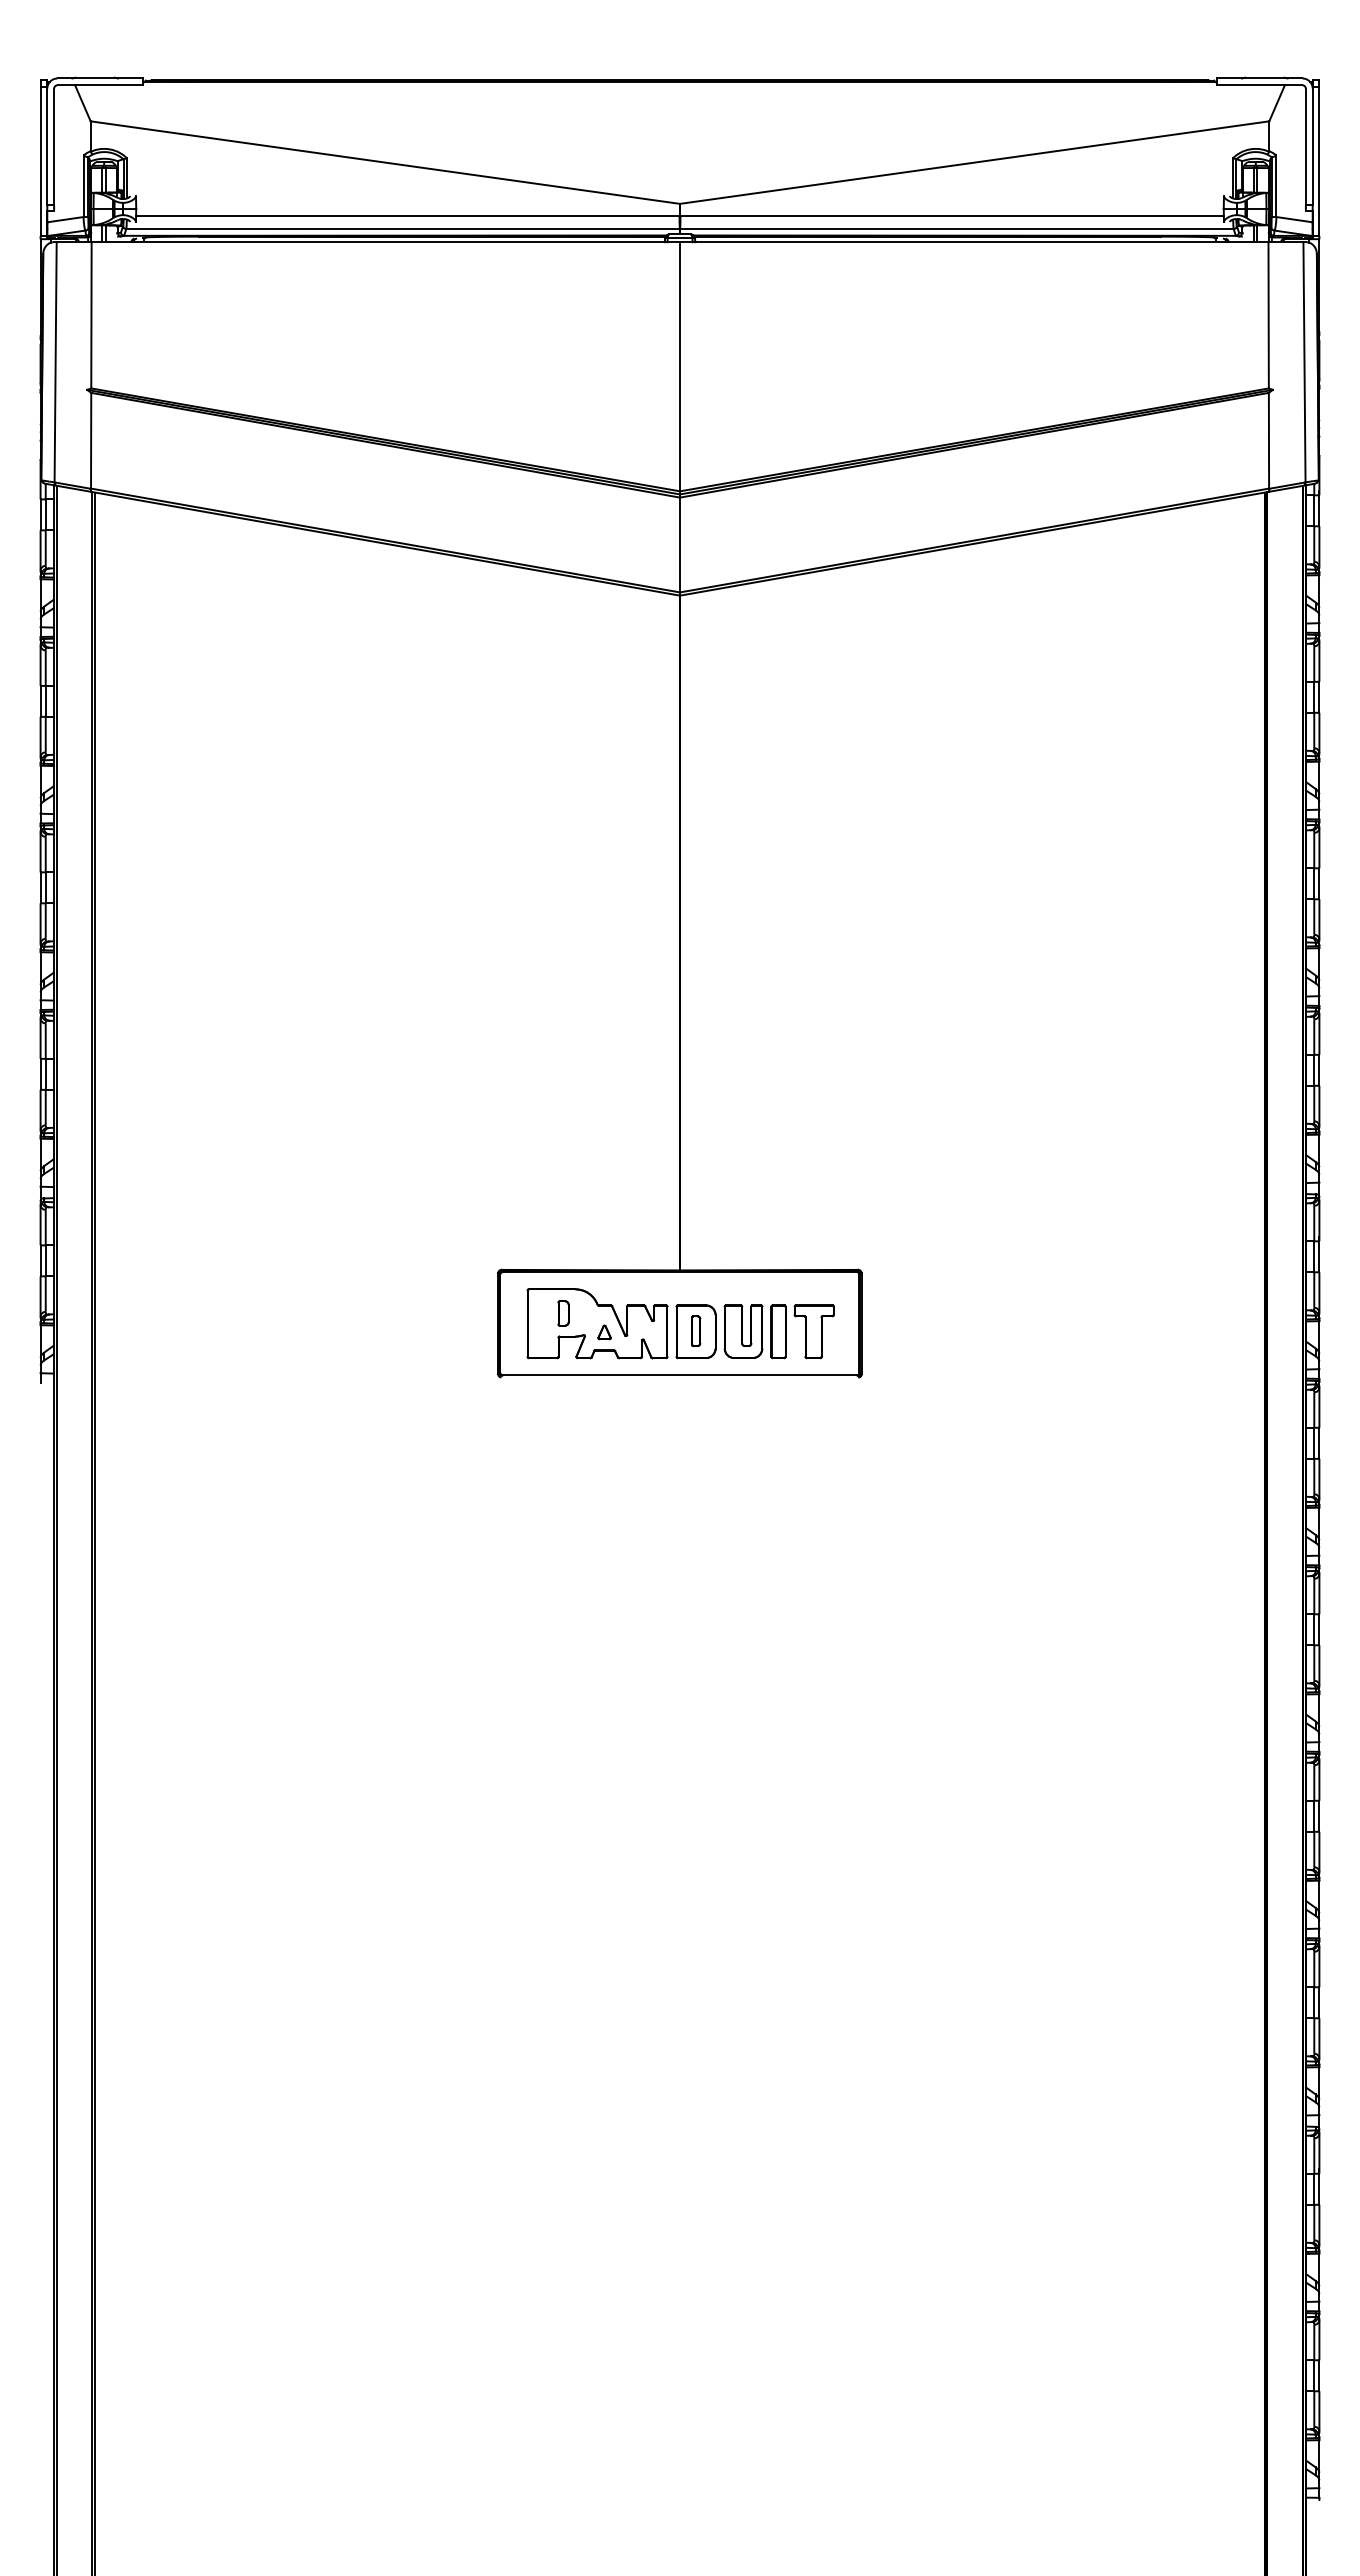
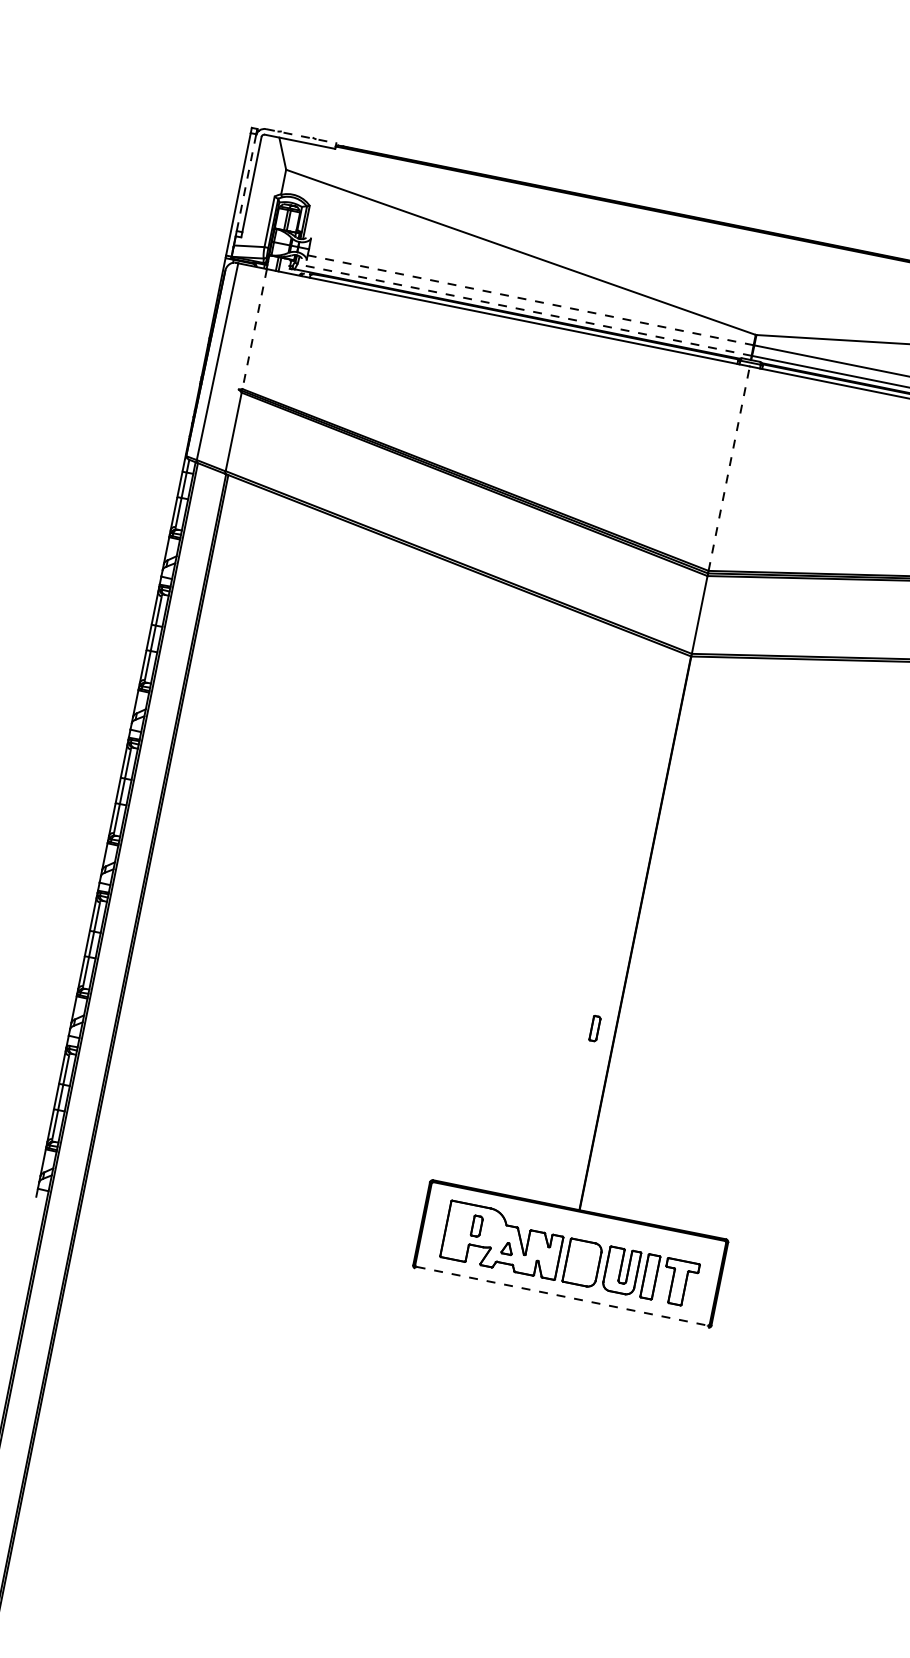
line: (100, 78) -> (301, 136), solid -> dashed
line: (47, 146) -> (246, 183), solid -> dashed
line: (407, 216) -> (530, 300), solid -> dashed
line: (403, 229) -> (524, 310), solid -> dashed
line: (91, 315) -> (254, 329), solid -> dashed
line: (680, 366) -> (729, 468), solid -> dashed
part: (696, 1331) -> (595, 1028), moved
line: (680, 1375) -> (562, 1296), solid -> dashed

